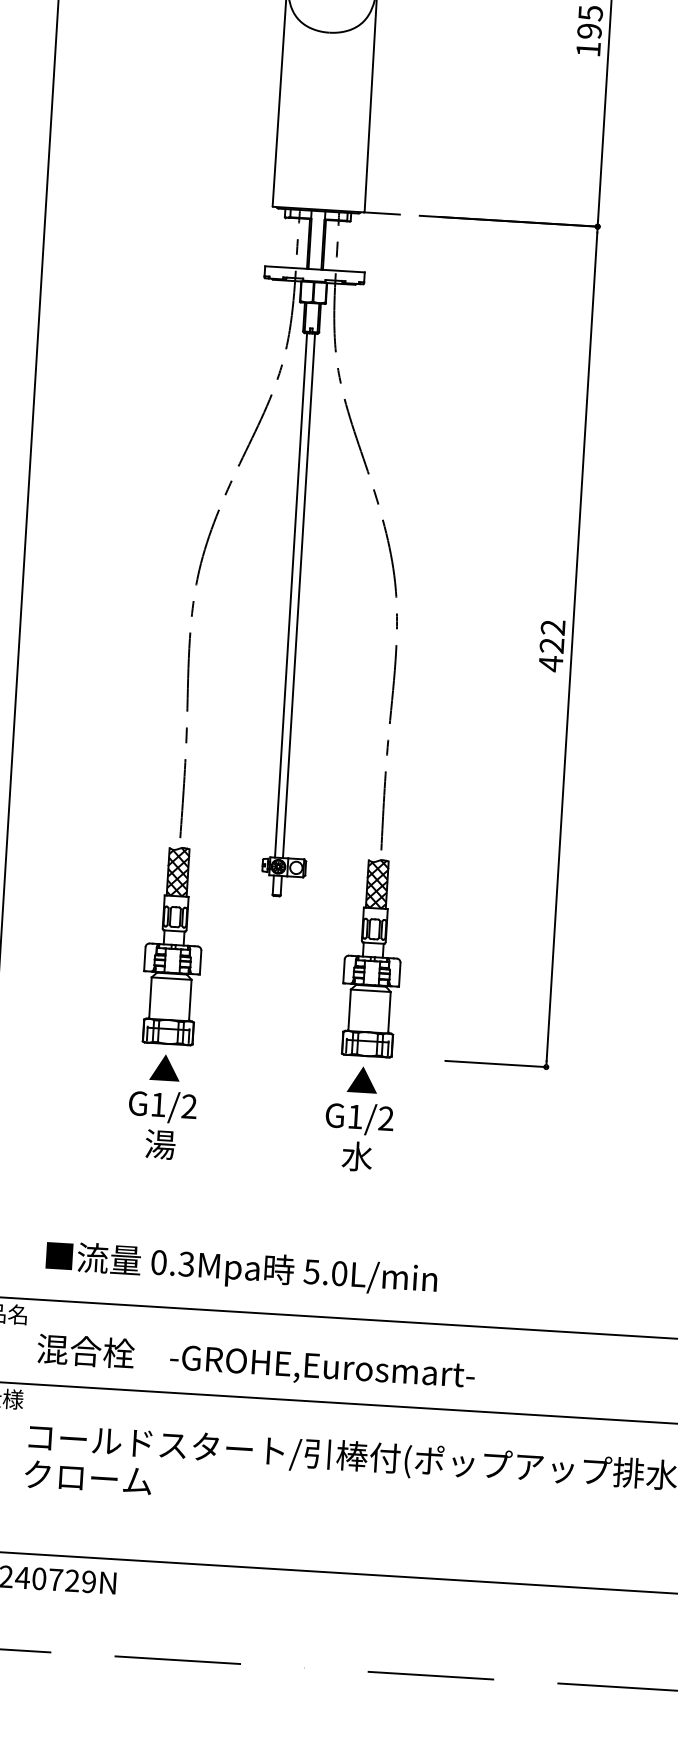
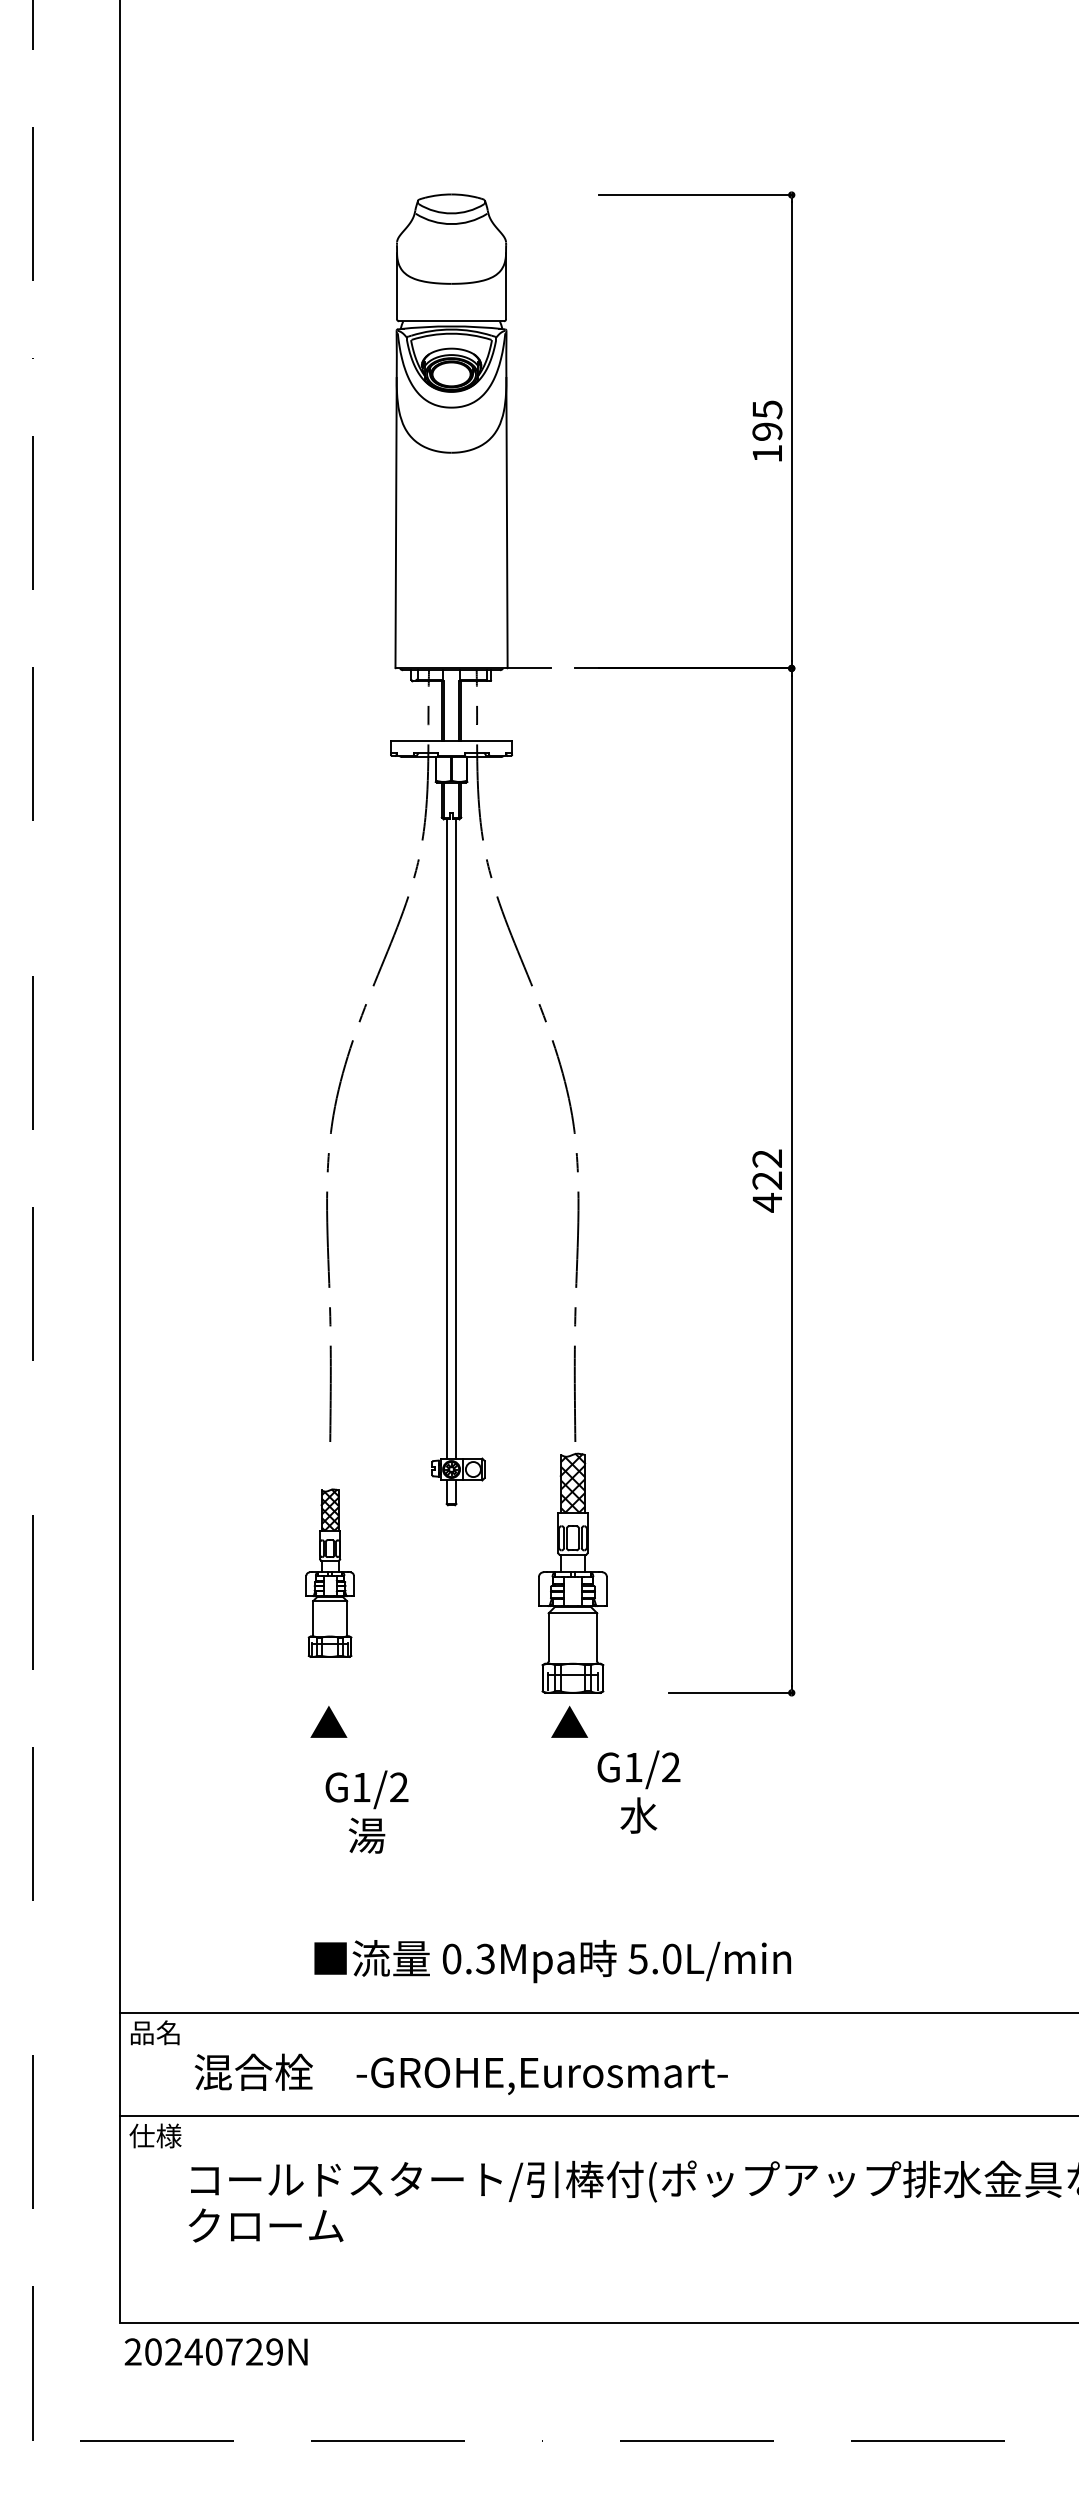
part: (173, 945) -> (329, 1572), size x0.7
text: (161, 1124) -> (366, 1811), moved
text: (358, 1136) -> (638, 1791), moved
text: (241, 1269) -> (552, 1961), moved

